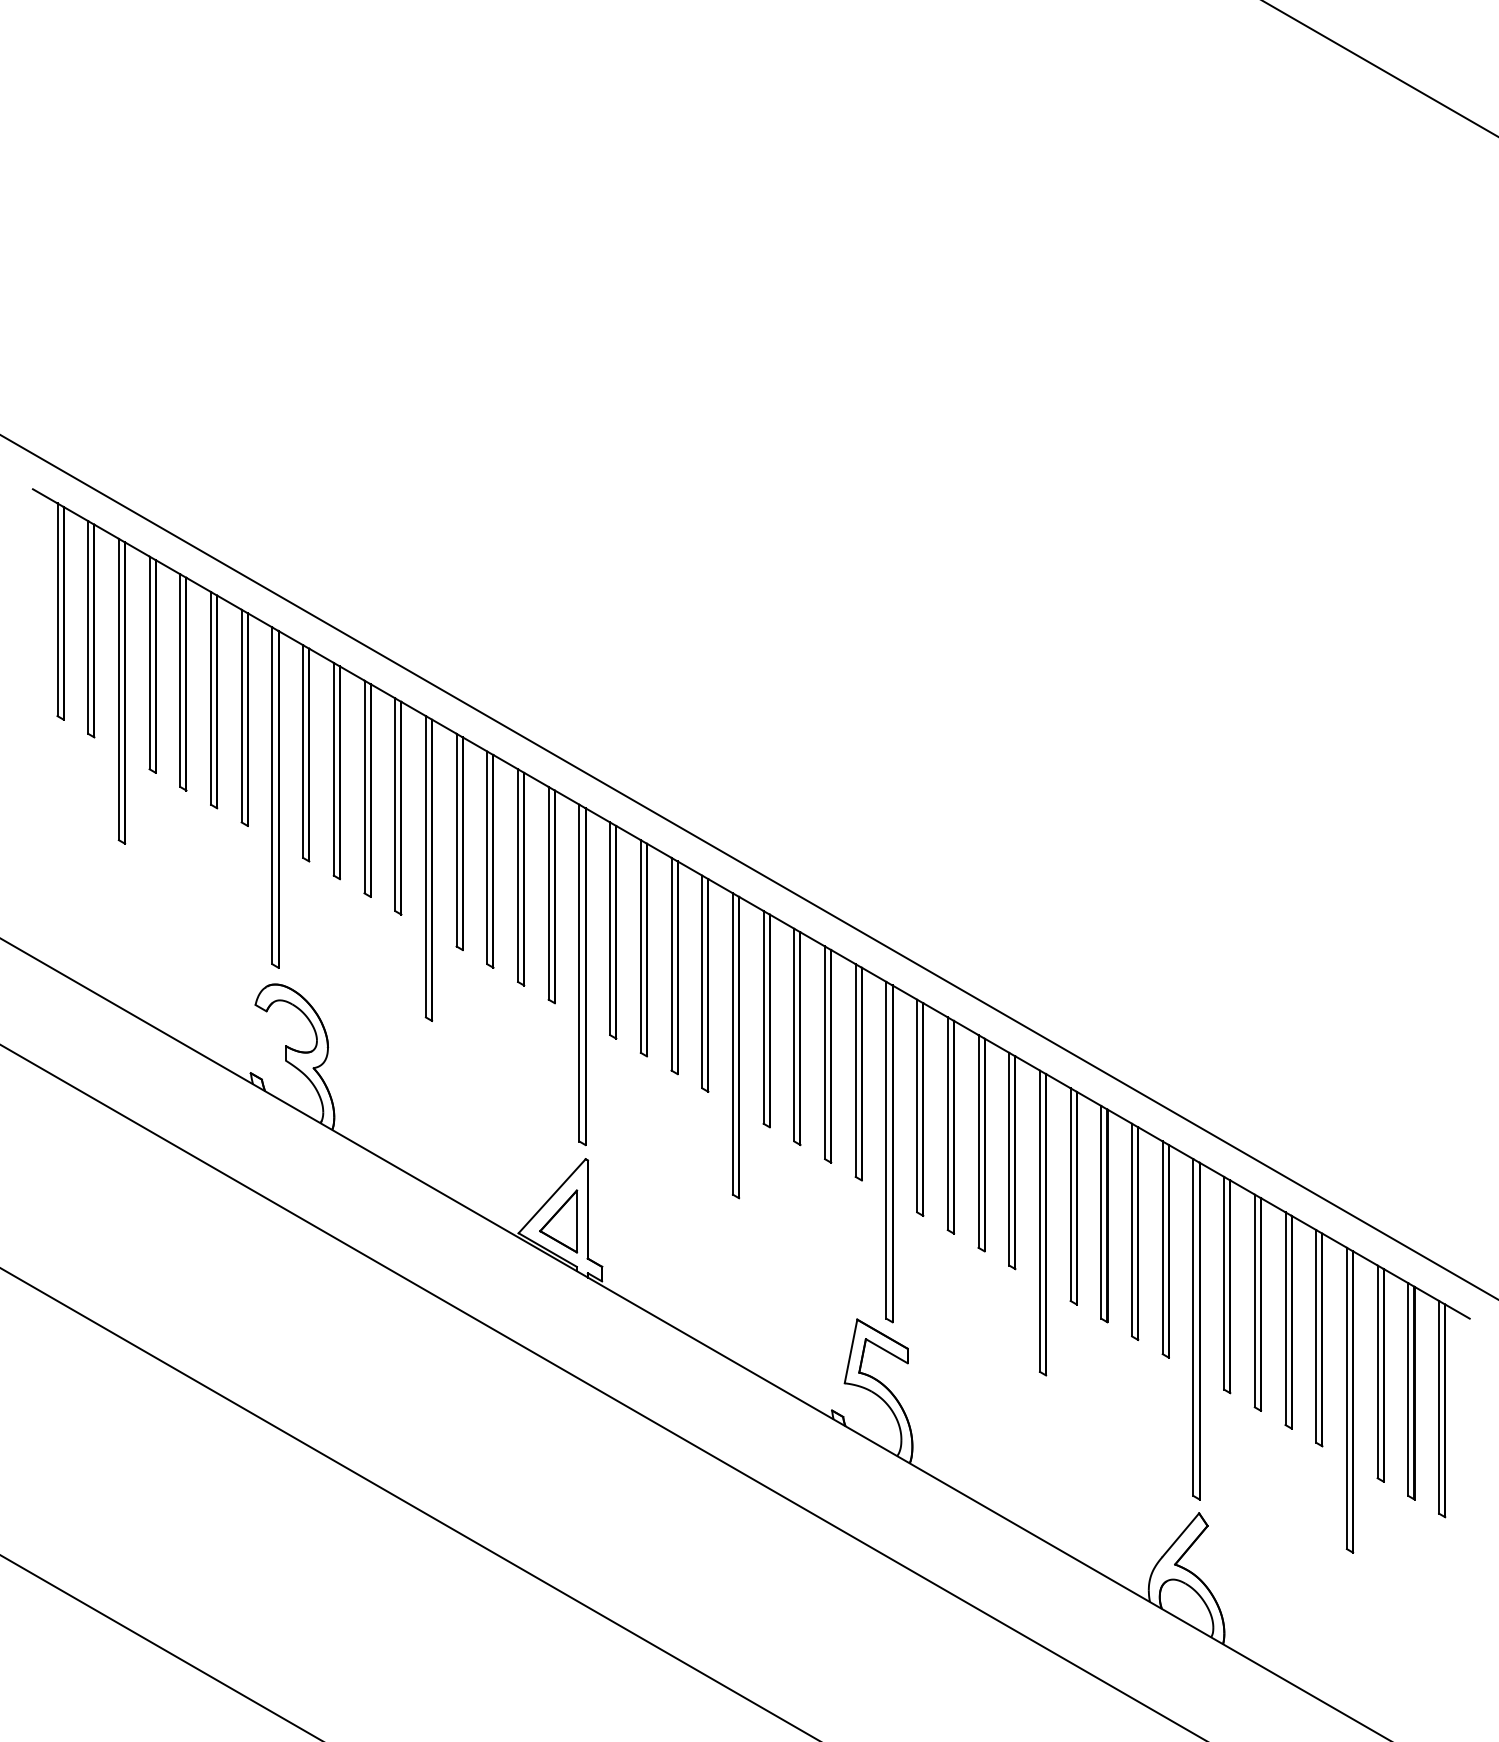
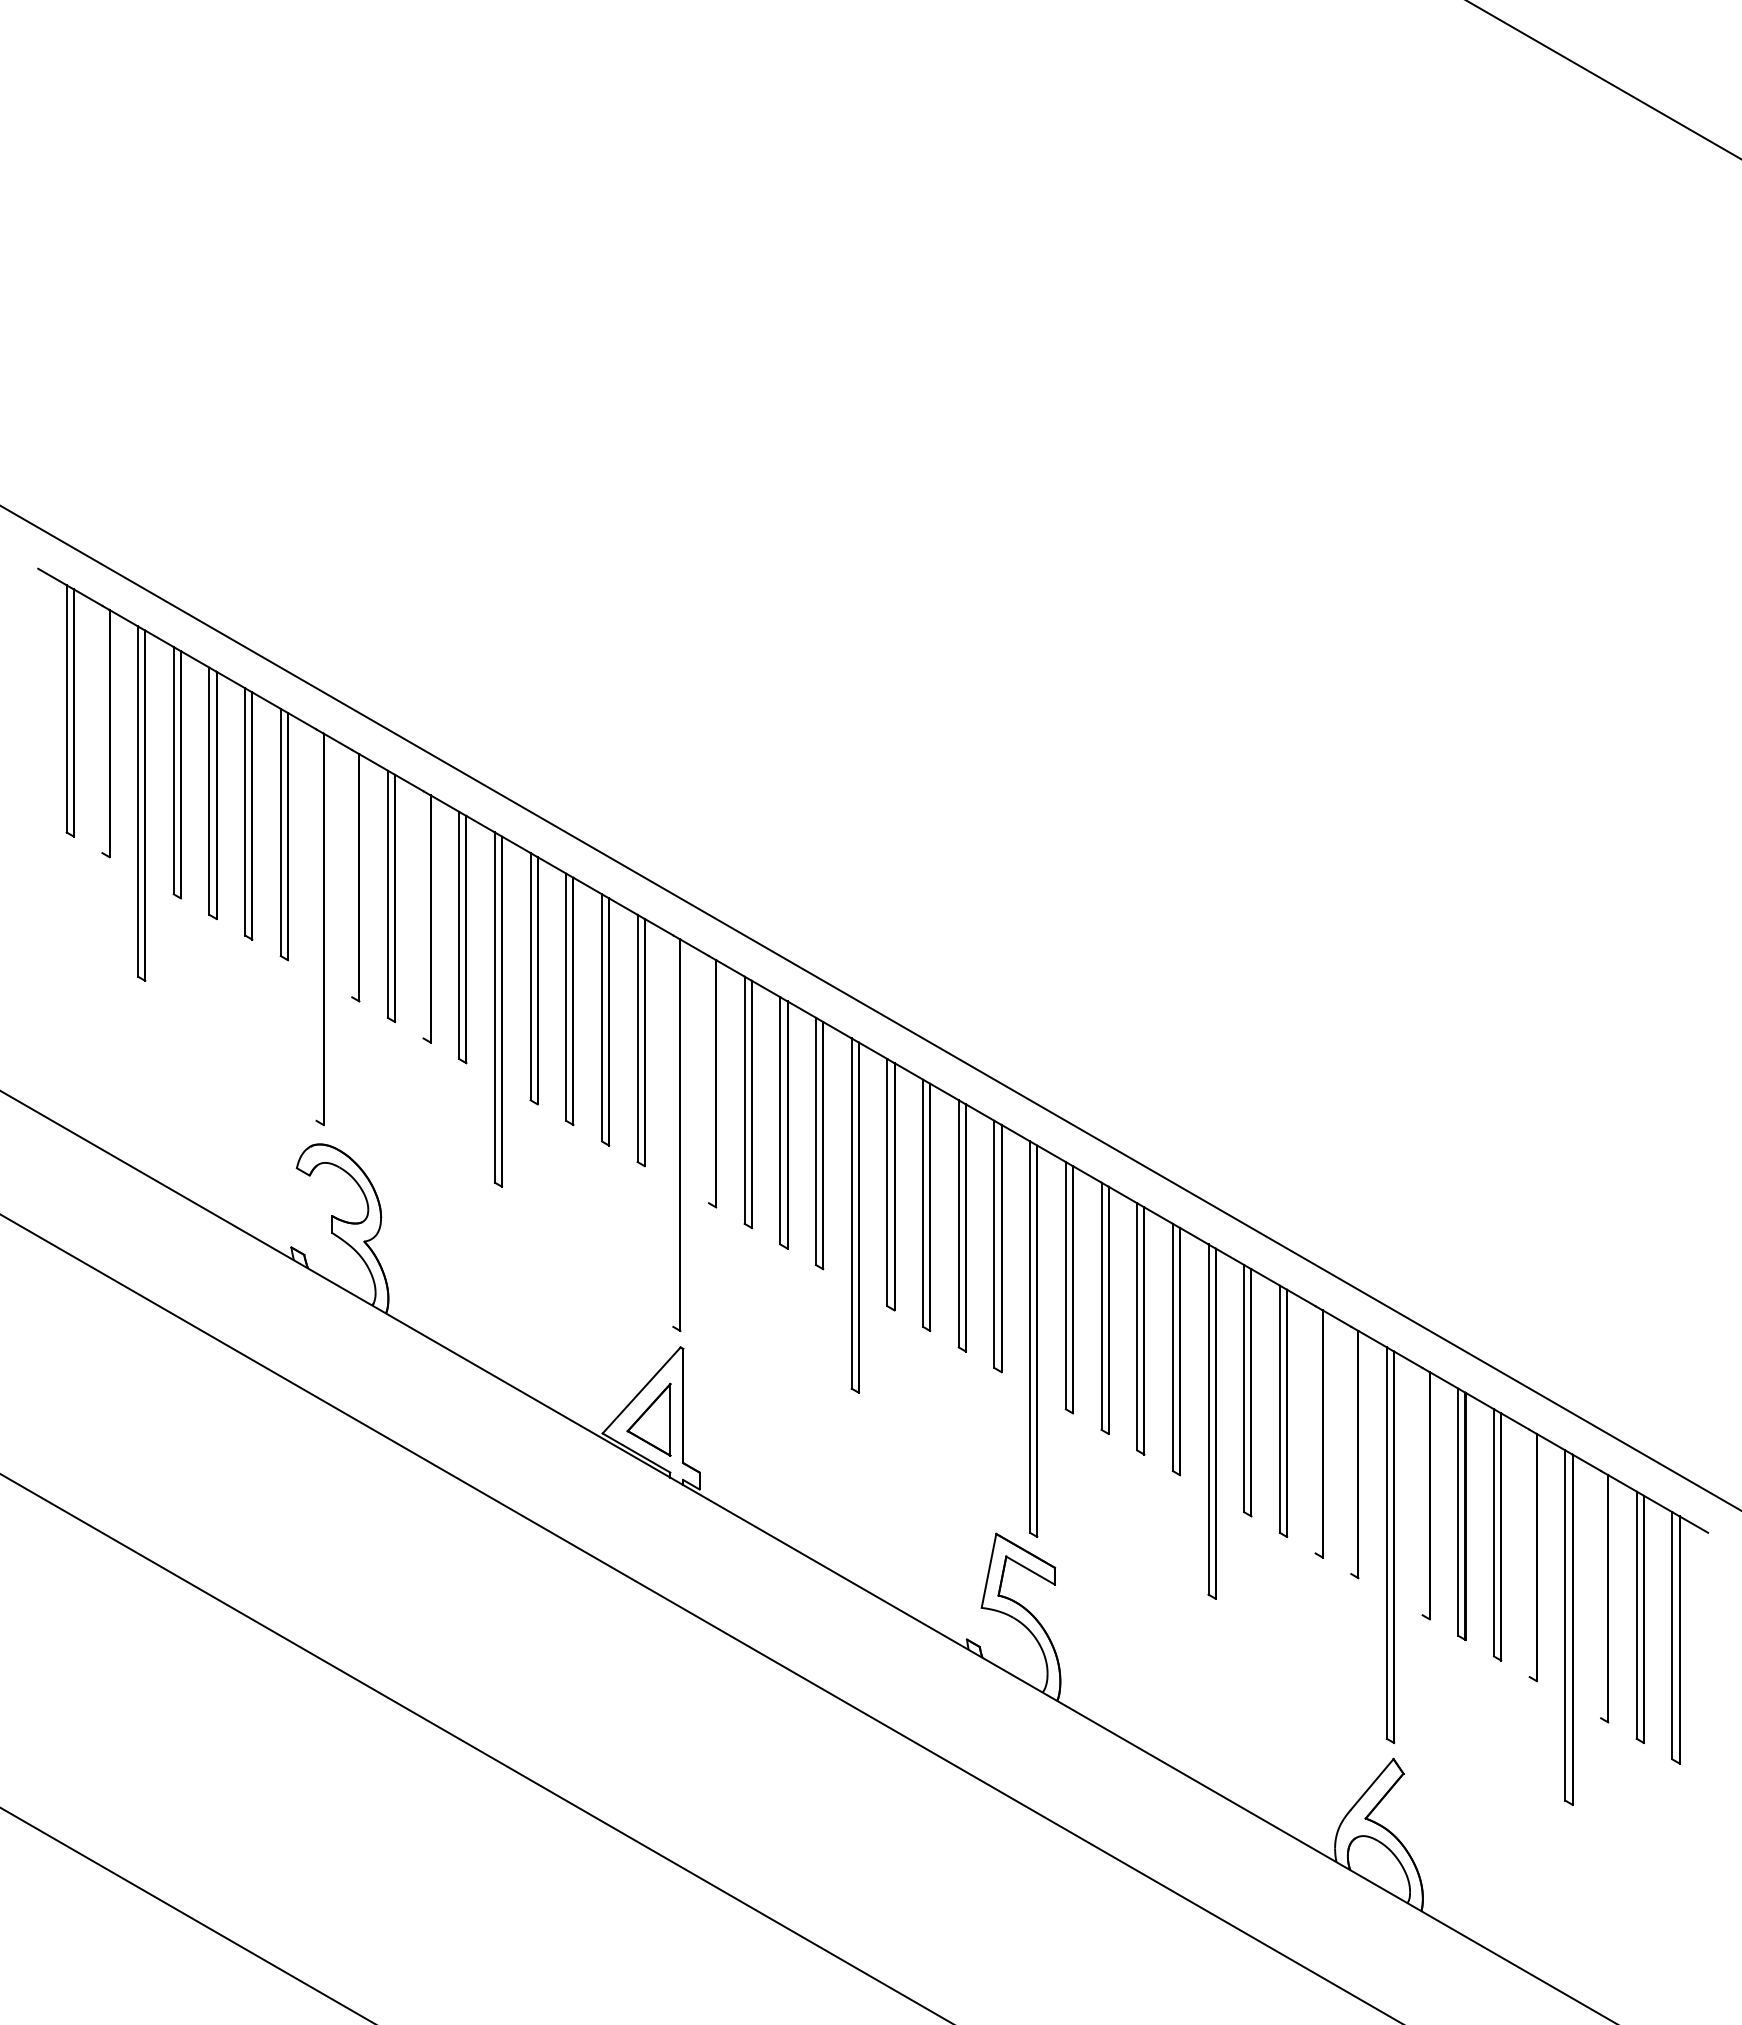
line: (88, 627) -> (102, 729), removed
line: (303, 751) -> (352, 873), removed
line: (364, 786) -> (423, 914), removed
line: (272, 795) -> (316, 924), removed
line: (610, 928) -> (709, 1079), removed
line: (579, 972) -> (673, 1130), removed
line: (1131, 1229) -> (1315, 1429), removed
line: (1162, 1247) -> (1351, 1450), removed
line: (1224, 1283) -> (1422, 1491), removed
line: (1316, 1336) -> (1529, 1553), removed
line: (1378, 1371) -> (1601, 1594), removed

